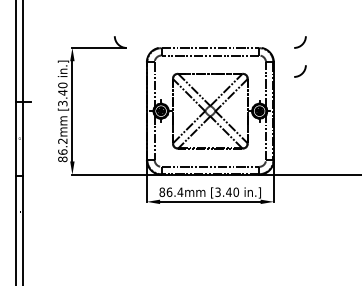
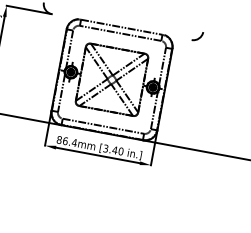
arc: (302, 71) -> (194, 60), removed

